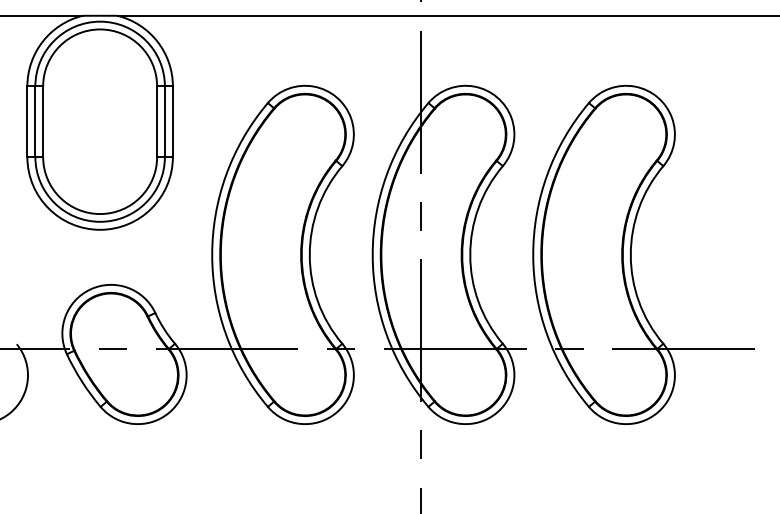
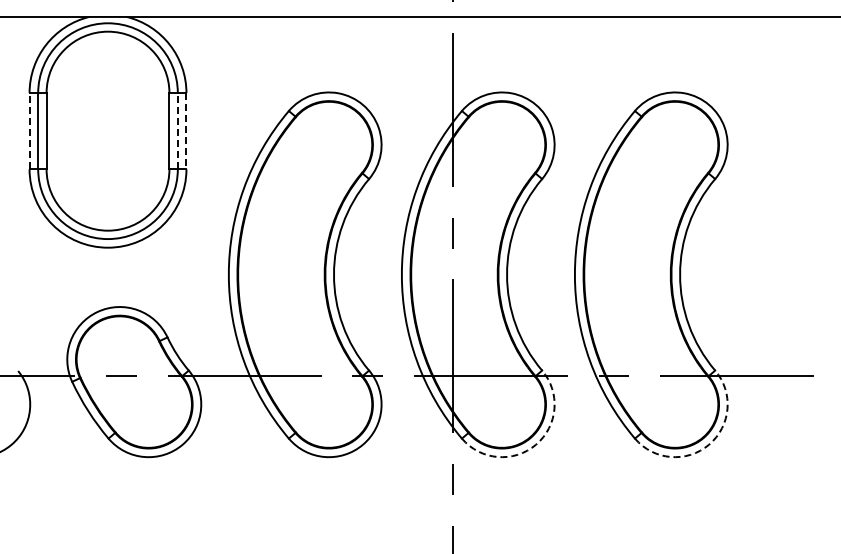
line: (27, 121) -> (29, 130), solid -> dashed
line: (164, 121) -> (177, 130), solid -> dashed
line: (172, 122) -> (186, 131), solid -> dashed
arc: (497, 412) -> (536, 444), solid -> dashed
arc: (658, 412) -> (709, 444), solid -> dashed

